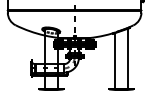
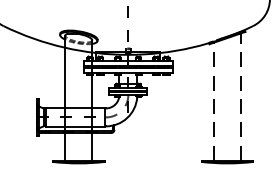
line: (127, 58) -> (240, 96), solid -> dashed
line: (115, 60) -> (214, 100), solid -> dashed

